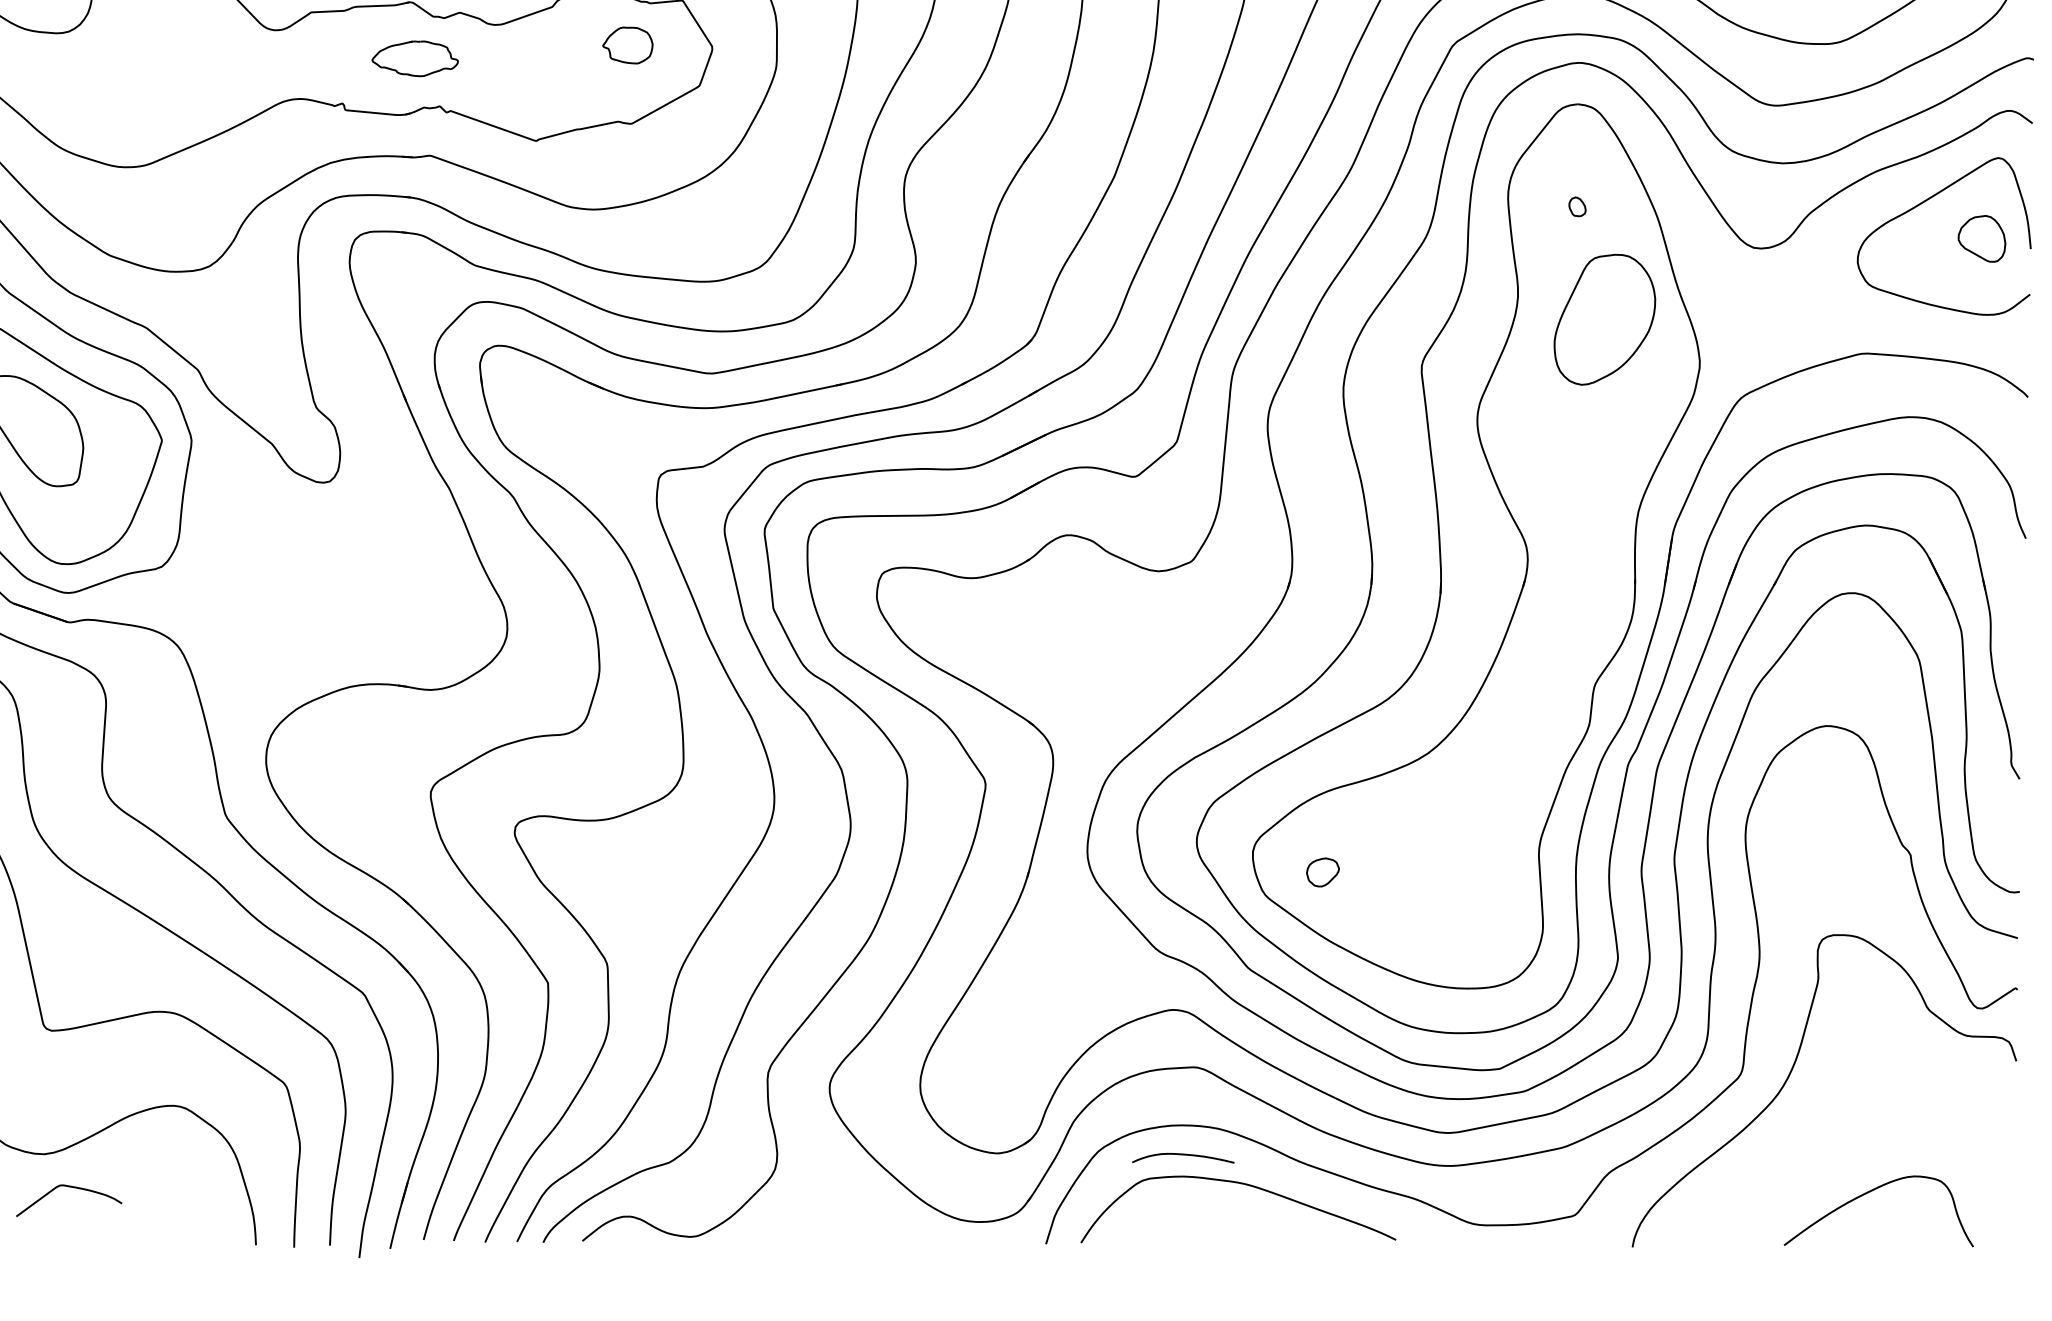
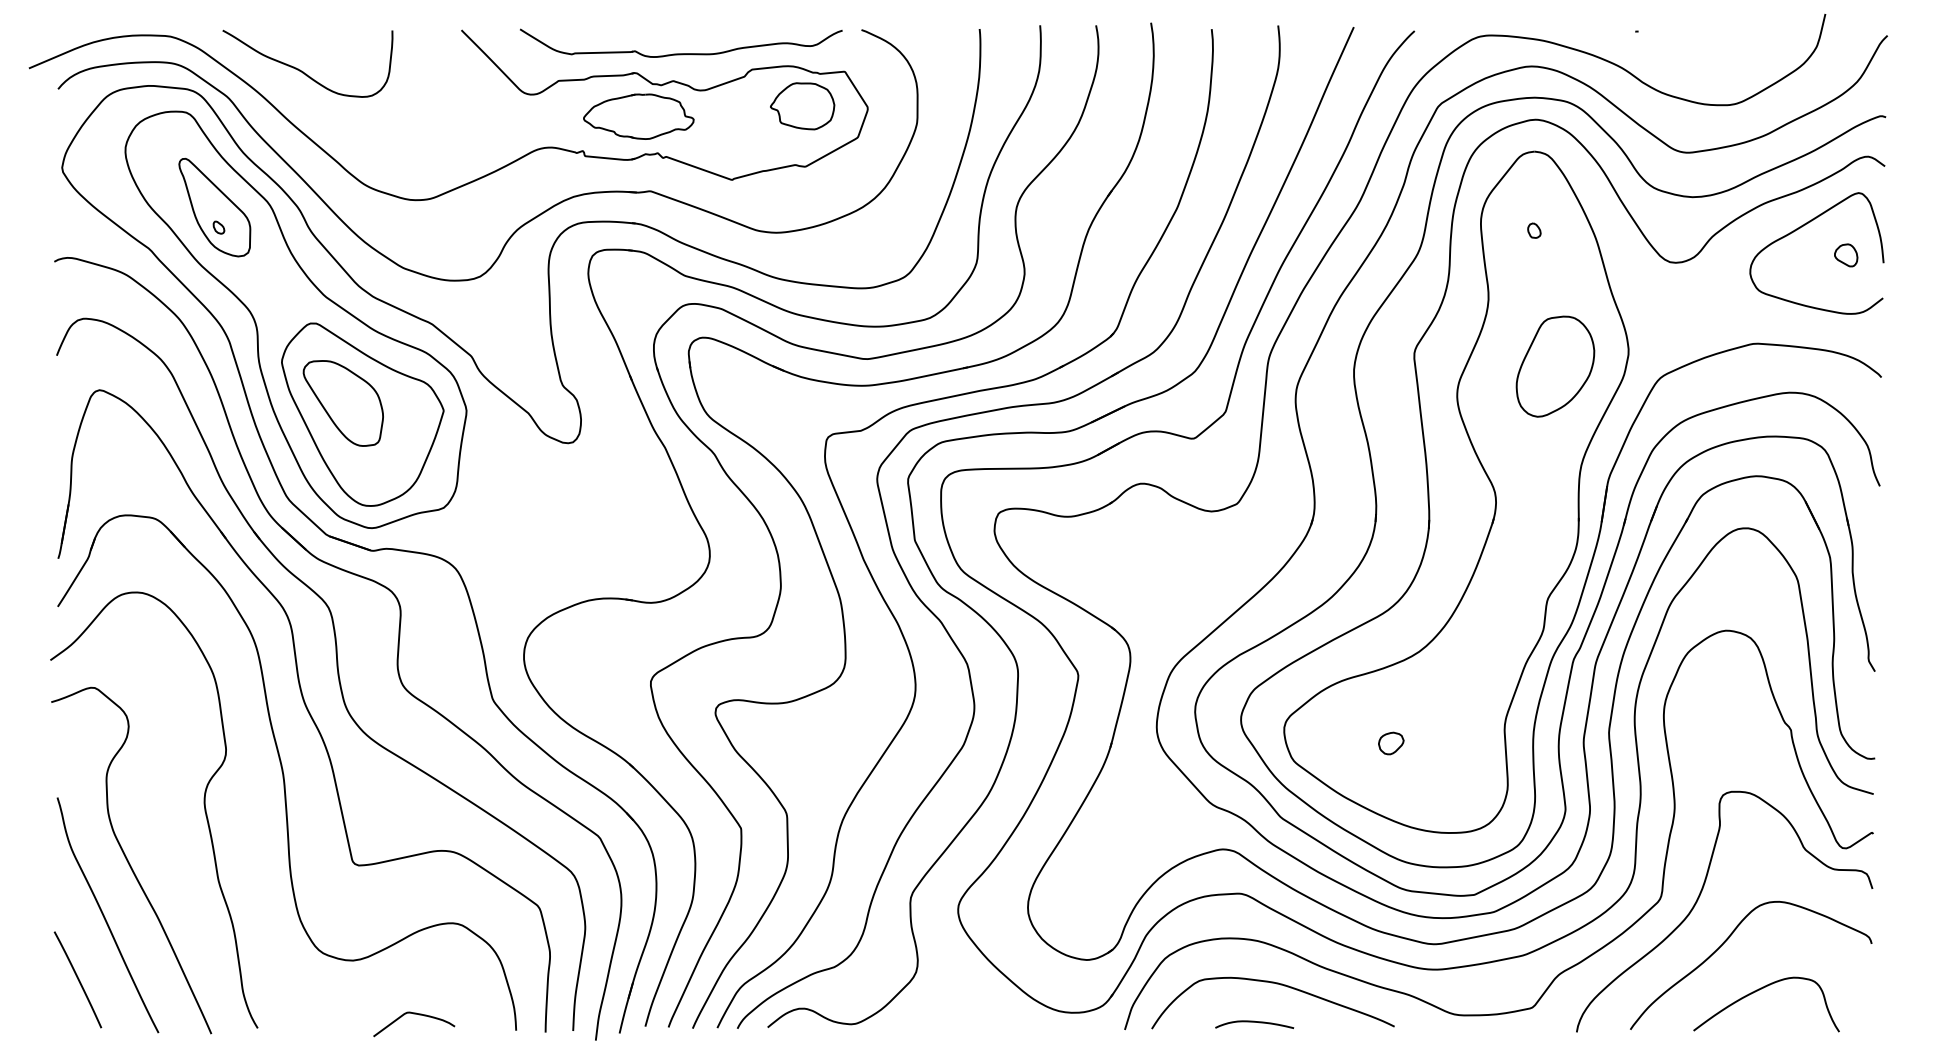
part: (627, 45) -> (802, 106), size x1.67
part: (414, 58) -> (638, 116), size x1.67
part: (1982, 239) -> (1846, 255), size x0.62
part: (1604, 319) -> (1555, 366), moved
part: (1323, 872) -> (1391, 743), moved
curve: (1828, 1128) -> (1727, 940), added
curve: (1183, 1155) -> (1254, 1022), moved
curve: (69, 1187) -> (414, 1014), moved

